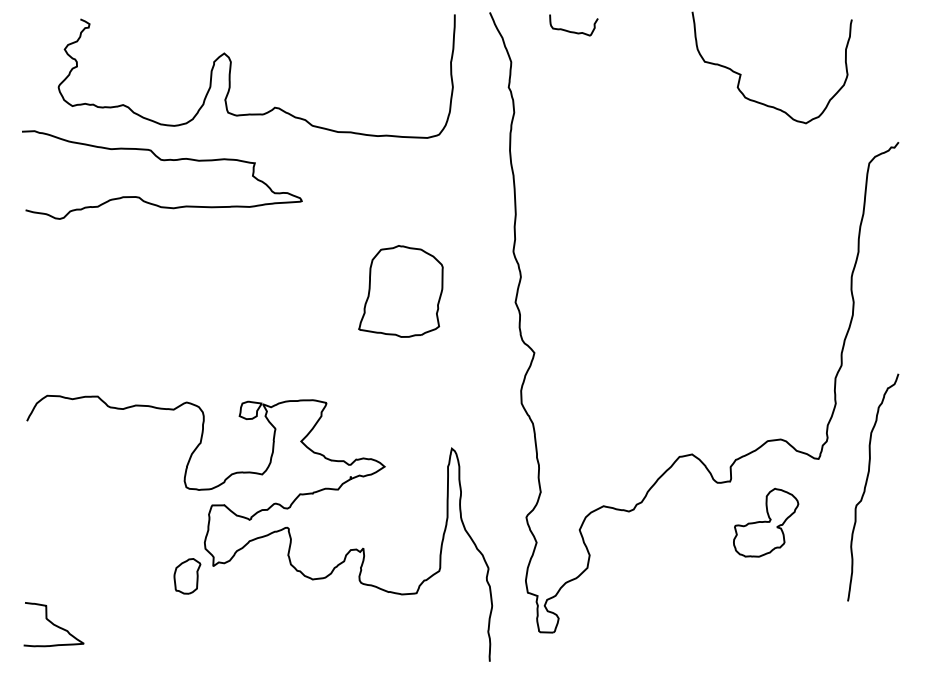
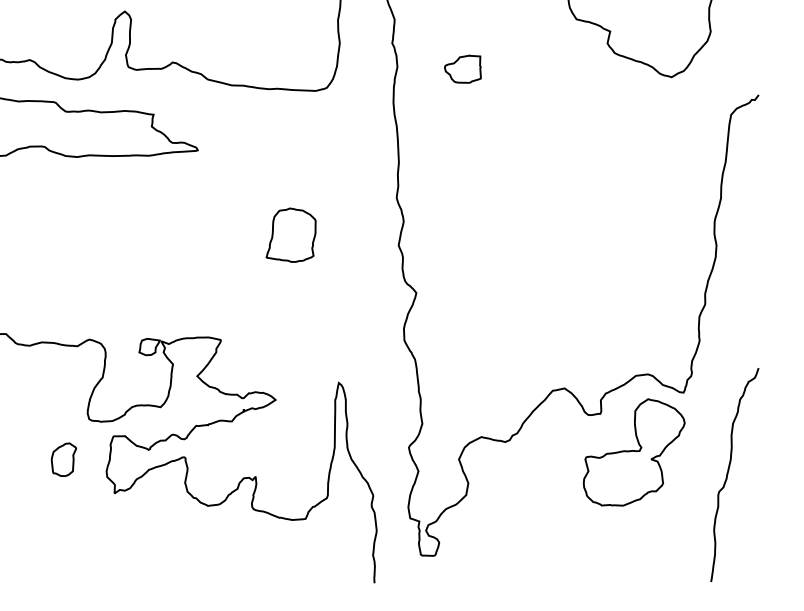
part: (583, 114) -> (462, 68), added
part: (401, 291) -> (291, 235), size x0.62
curve: (866, 486) -> (728, 473), moved
part: (765, 522) -> (633, 452), size x1.67
part: (187, 576) -> (64, 459), moved

